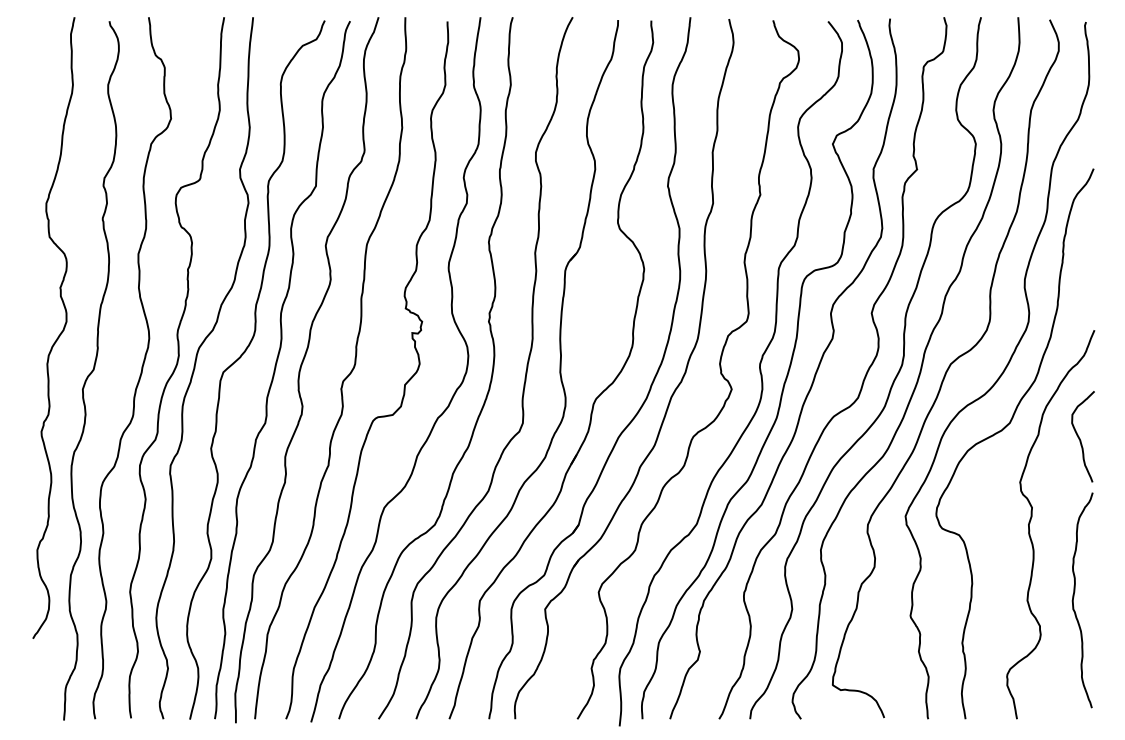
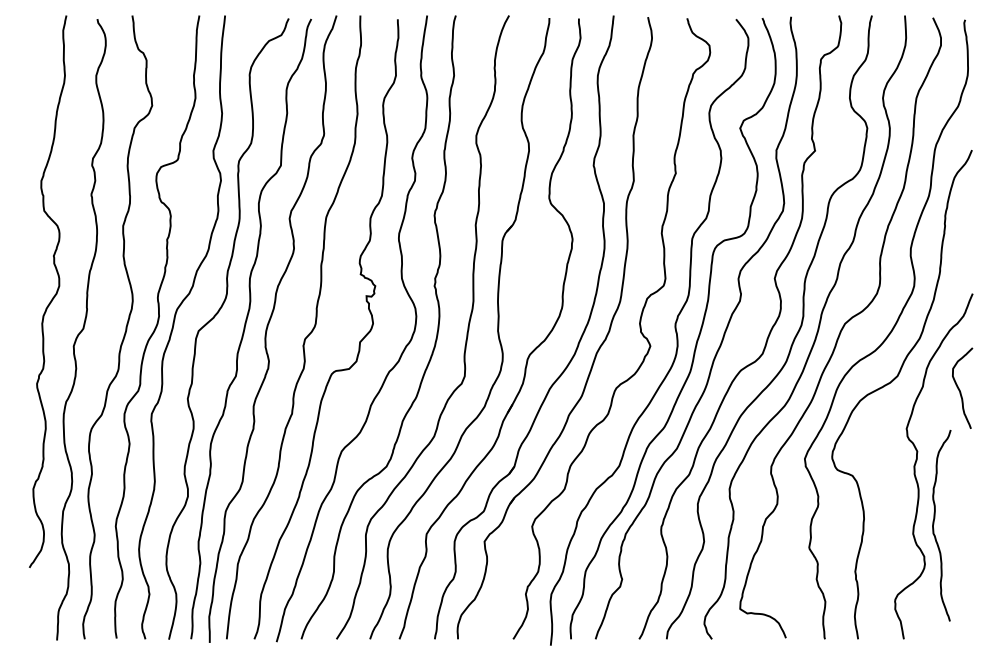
curve: (1074, 597) -> (934, 523), moved

